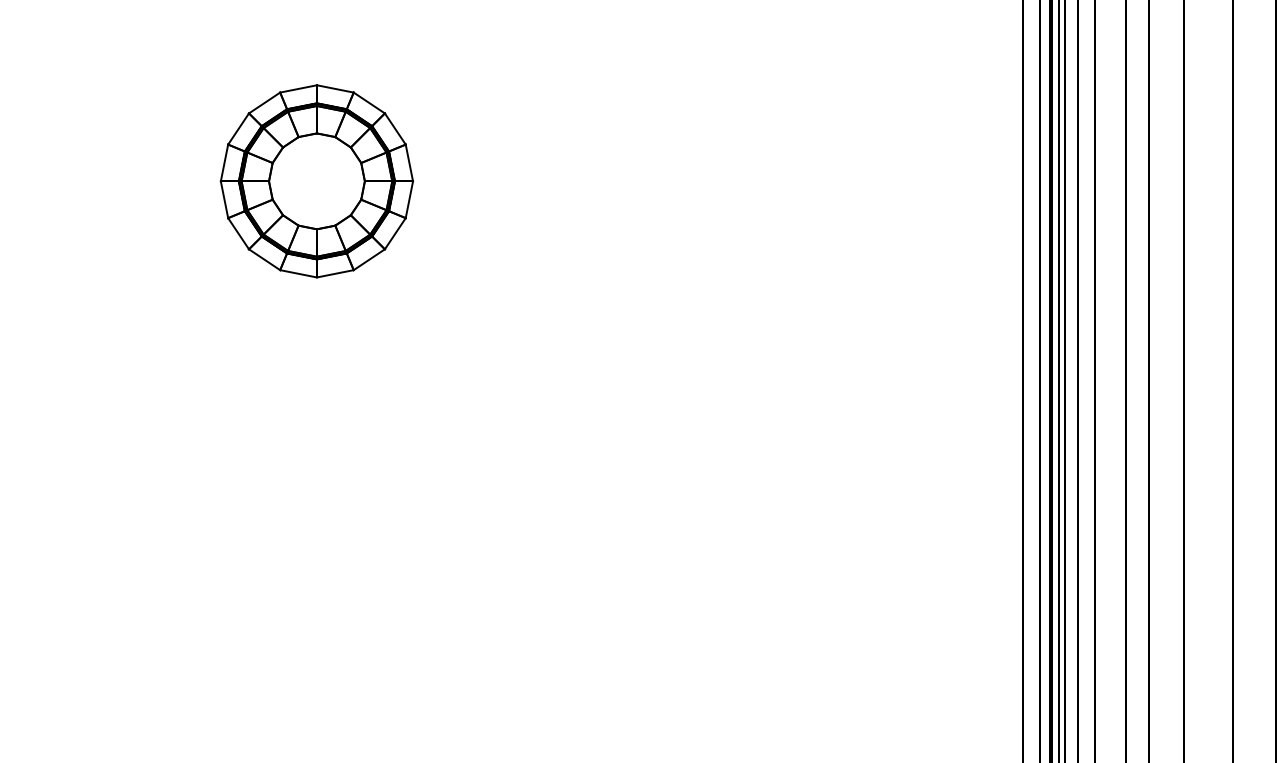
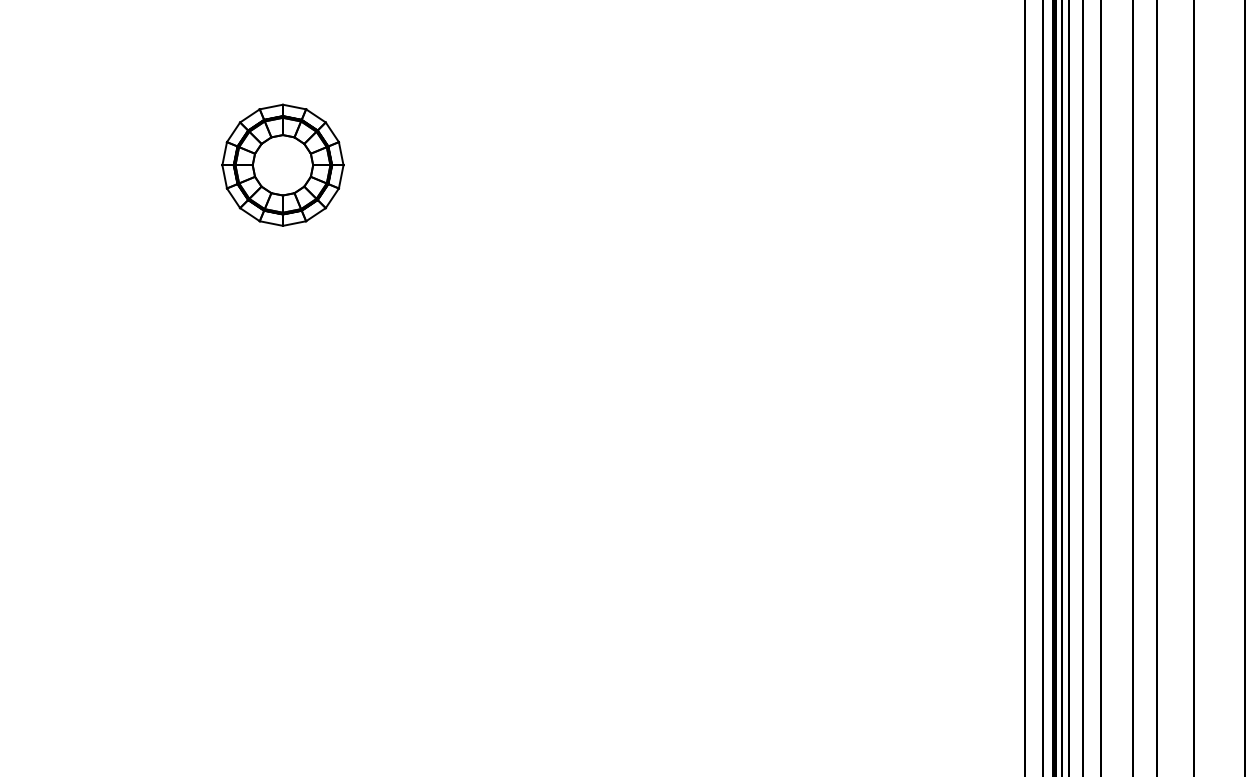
part: (316, 181) -> (282, 165), size x0.6

